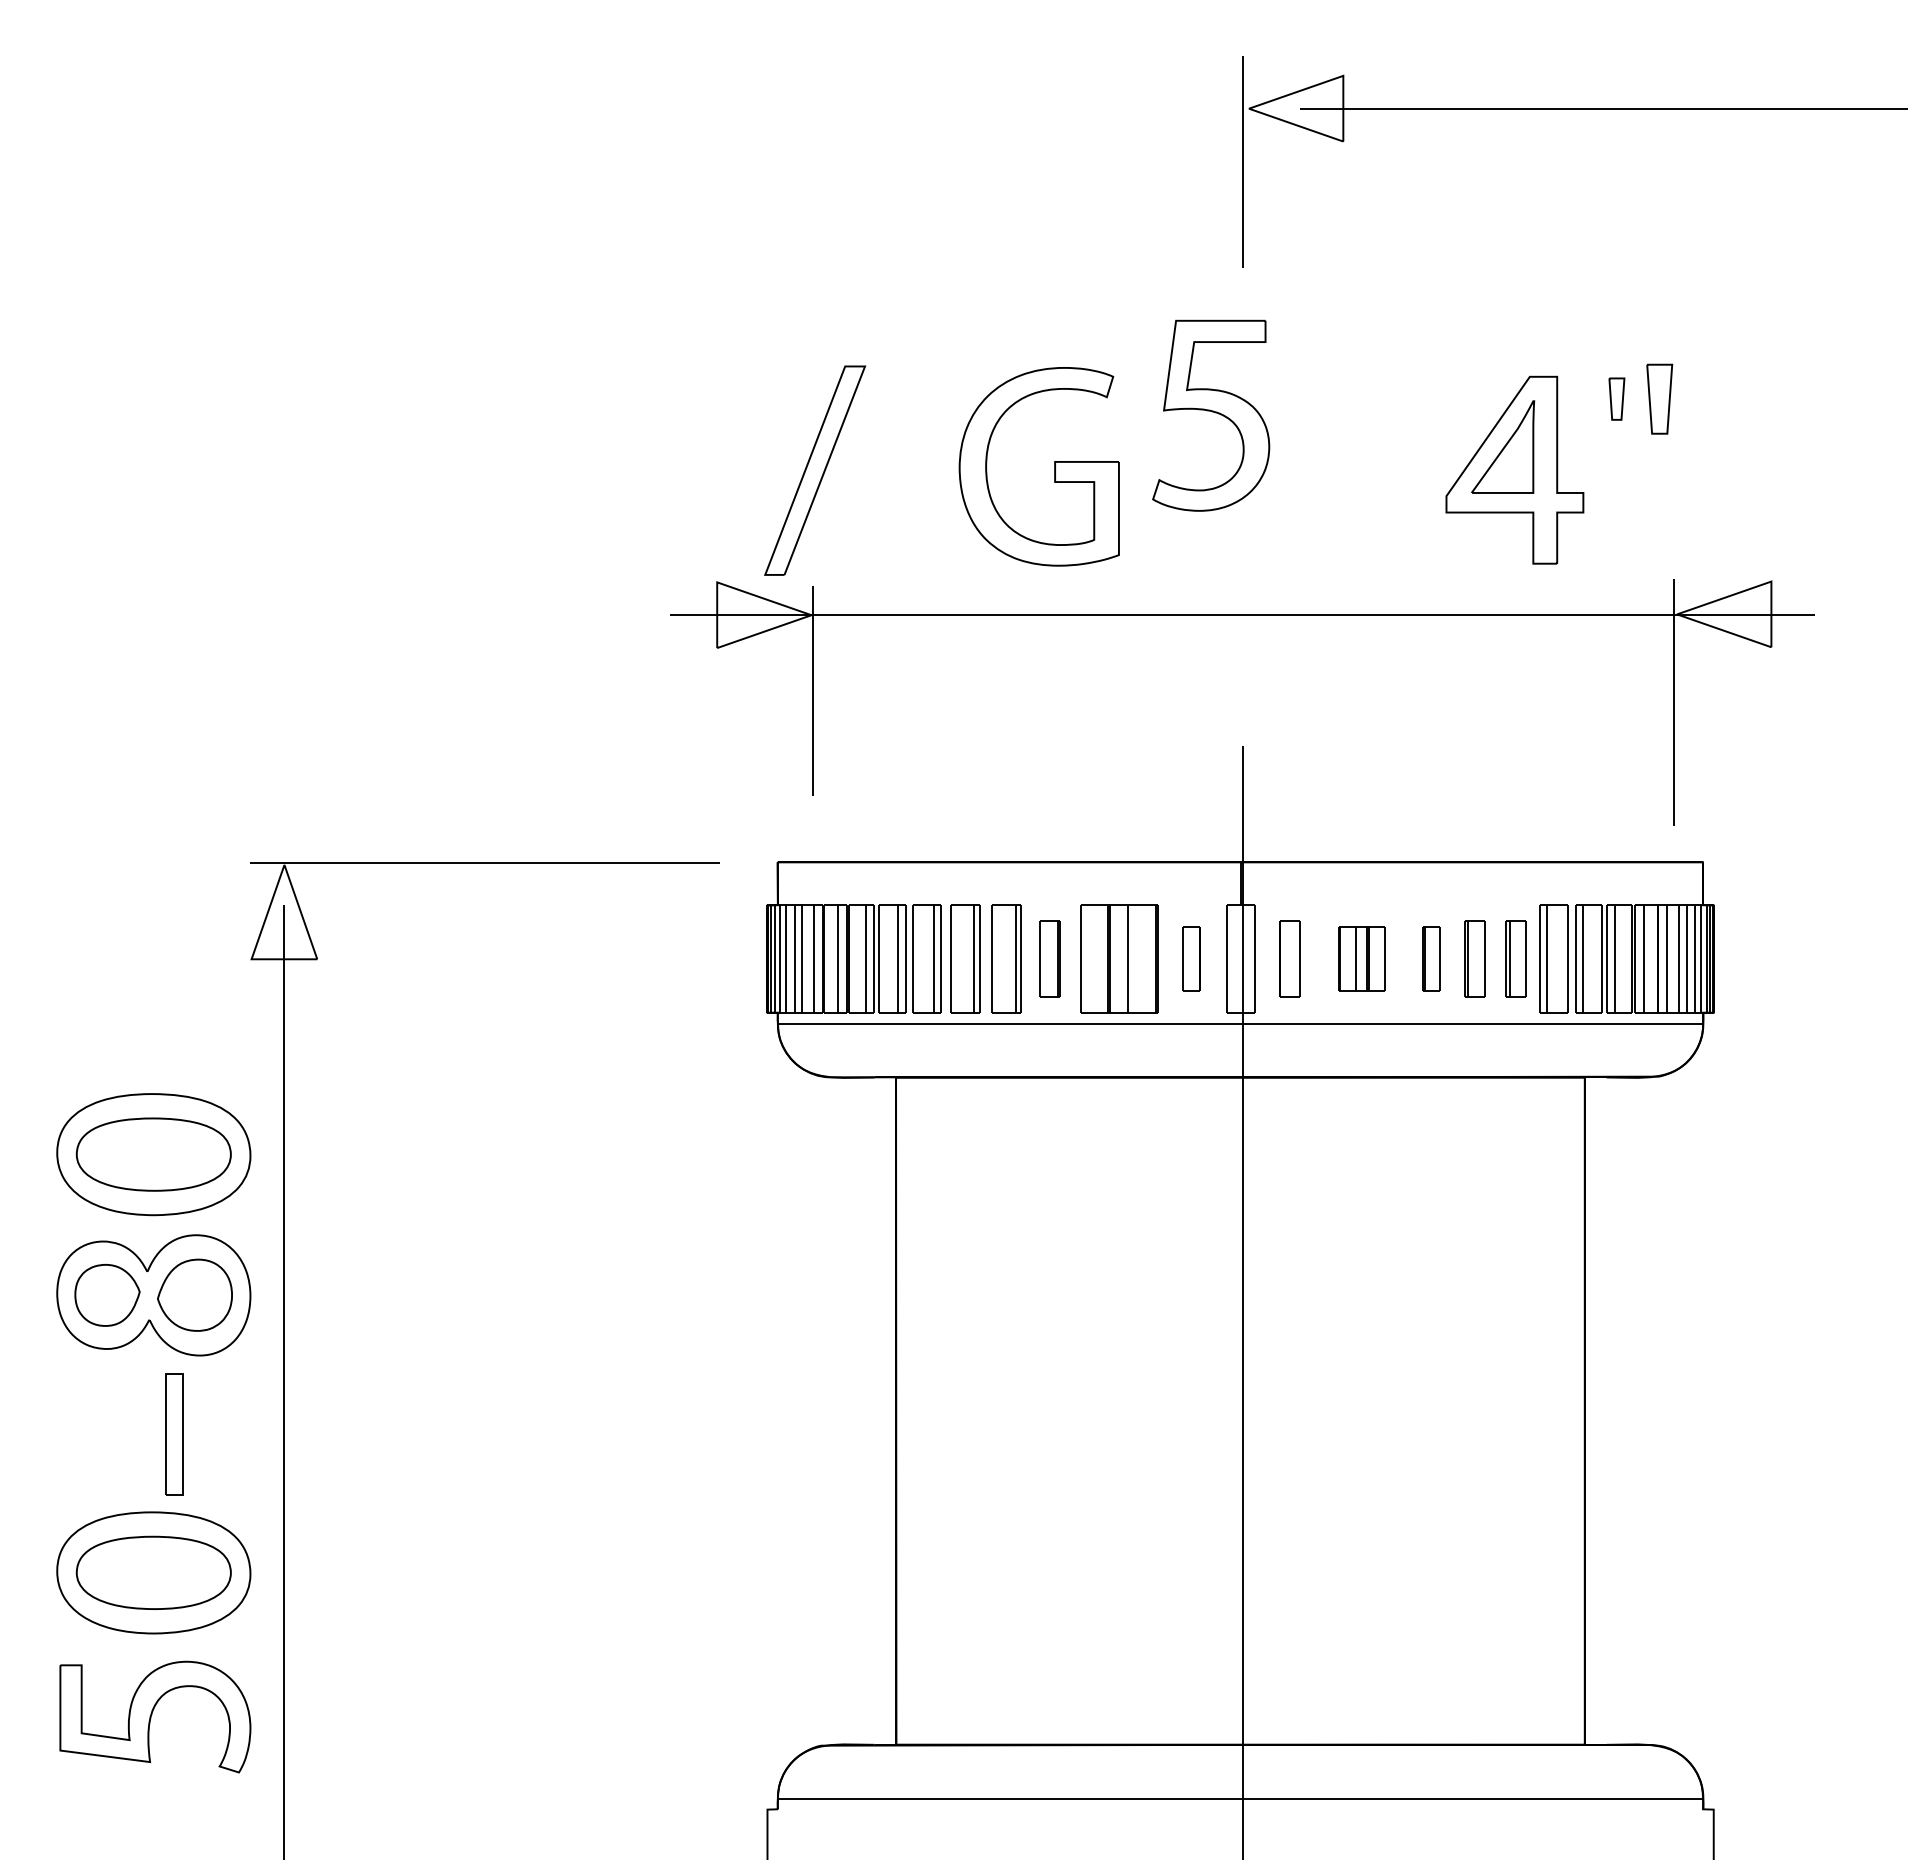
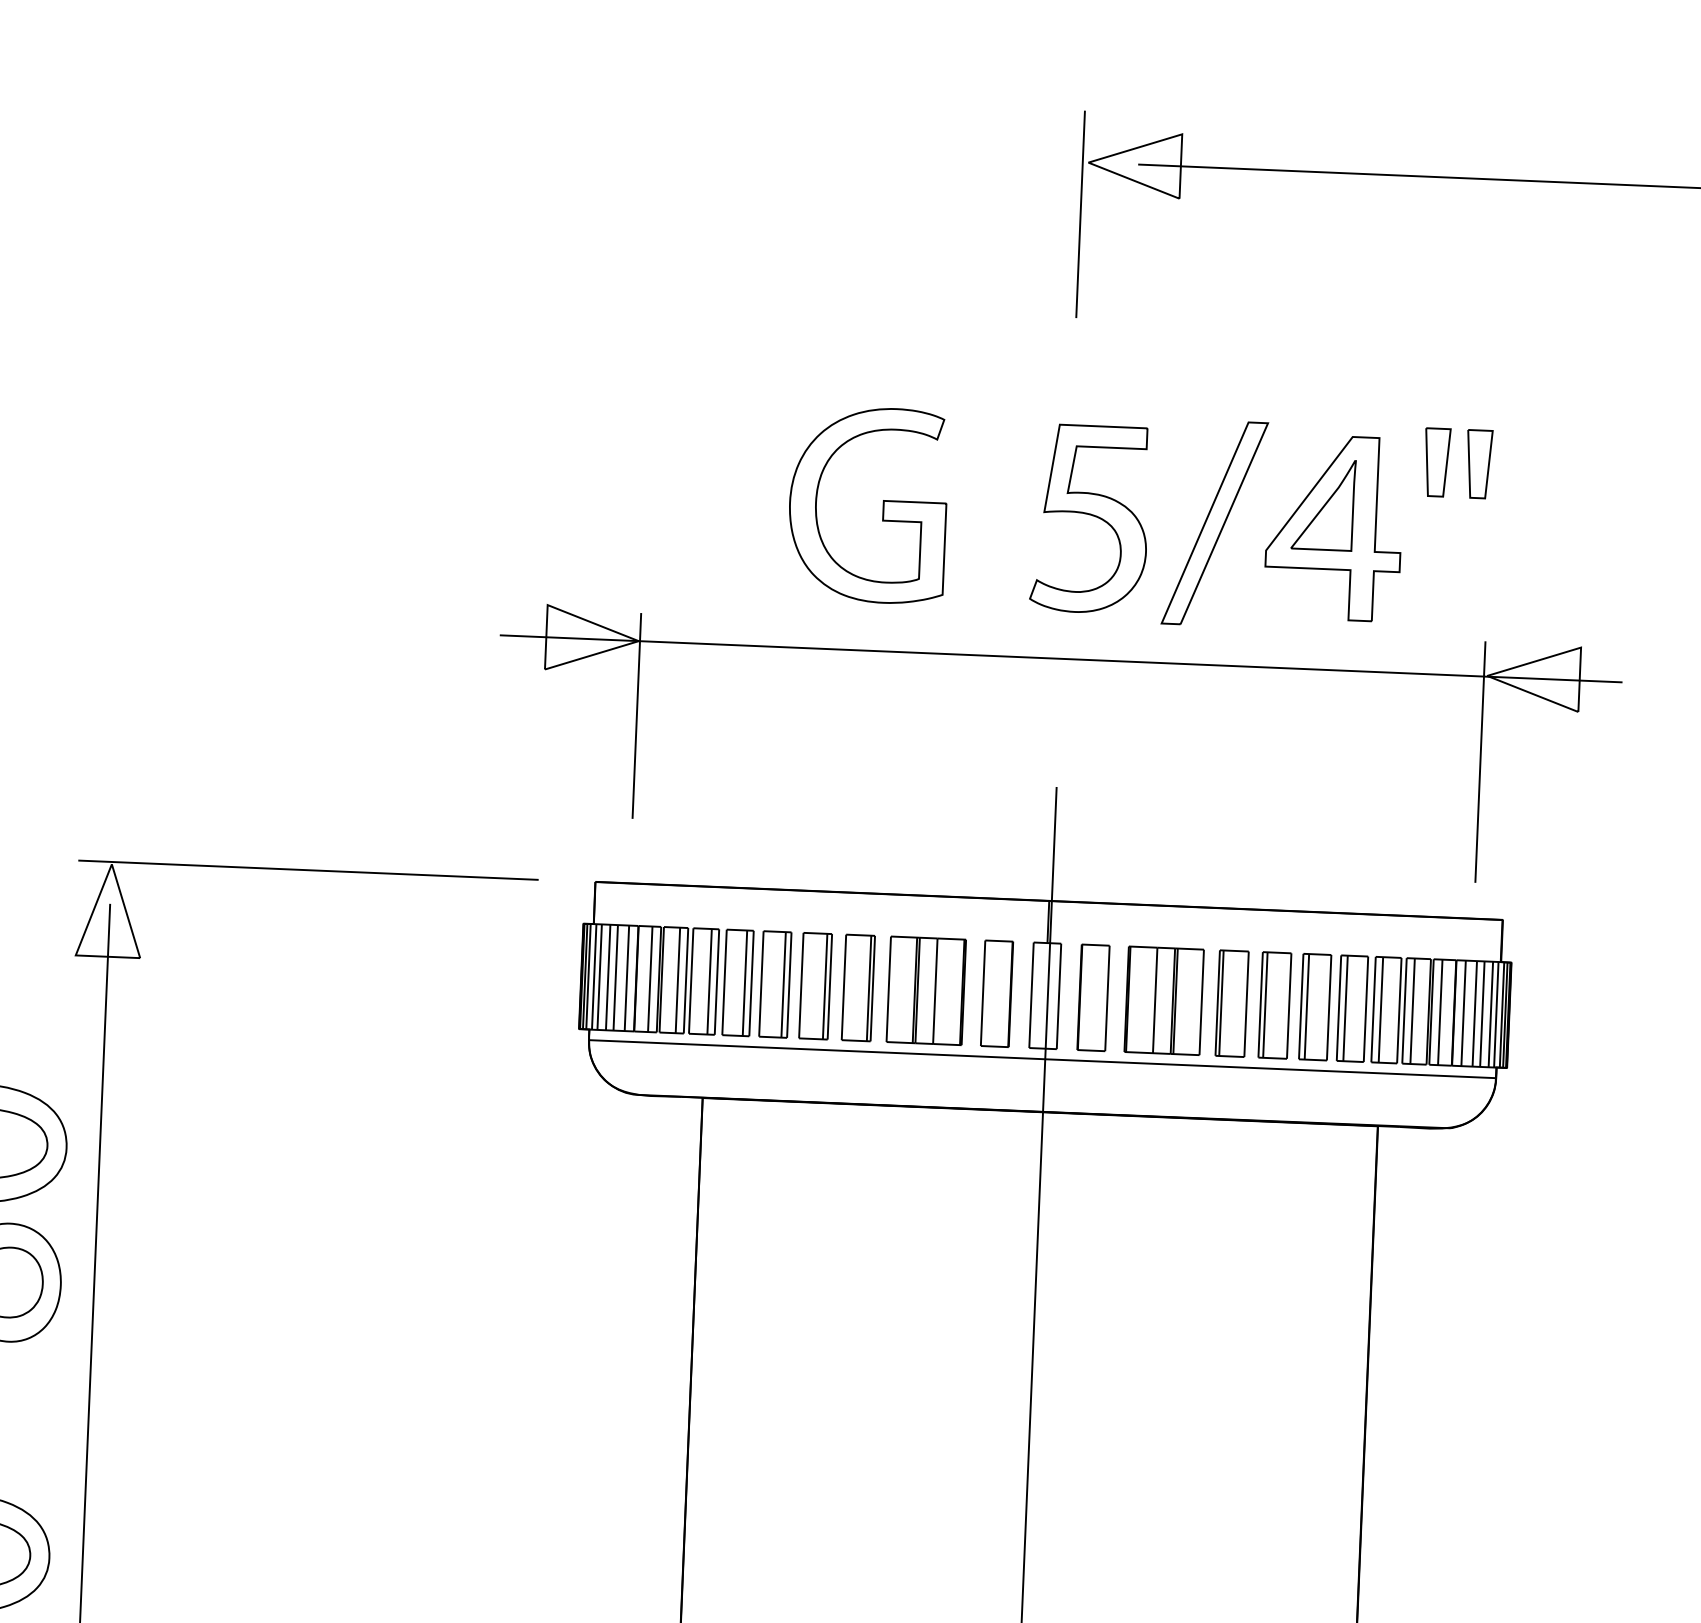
part: (1616, 398) -> (1436, 461), size x1.67
part: (1211, 415) -> (1090, 518), moved
part: (815, 470) -> (1215, 523), moved
part: (1049, 958) -> (857, 987), size x1.43
part: (1191, 958) -> (997, 993), size x1.67
part: (1289, 958) -> (1093, 997), size x1.43
part: (1361, 958) -> (1163, 1000), size x1.67
part: (1431, 958) -> (1232, 1003), size x1.67
part: (1474, 958) -> (1274, 1004), size x1.43
part: (1515, 958) -> (1314, 1006), size x1.43

